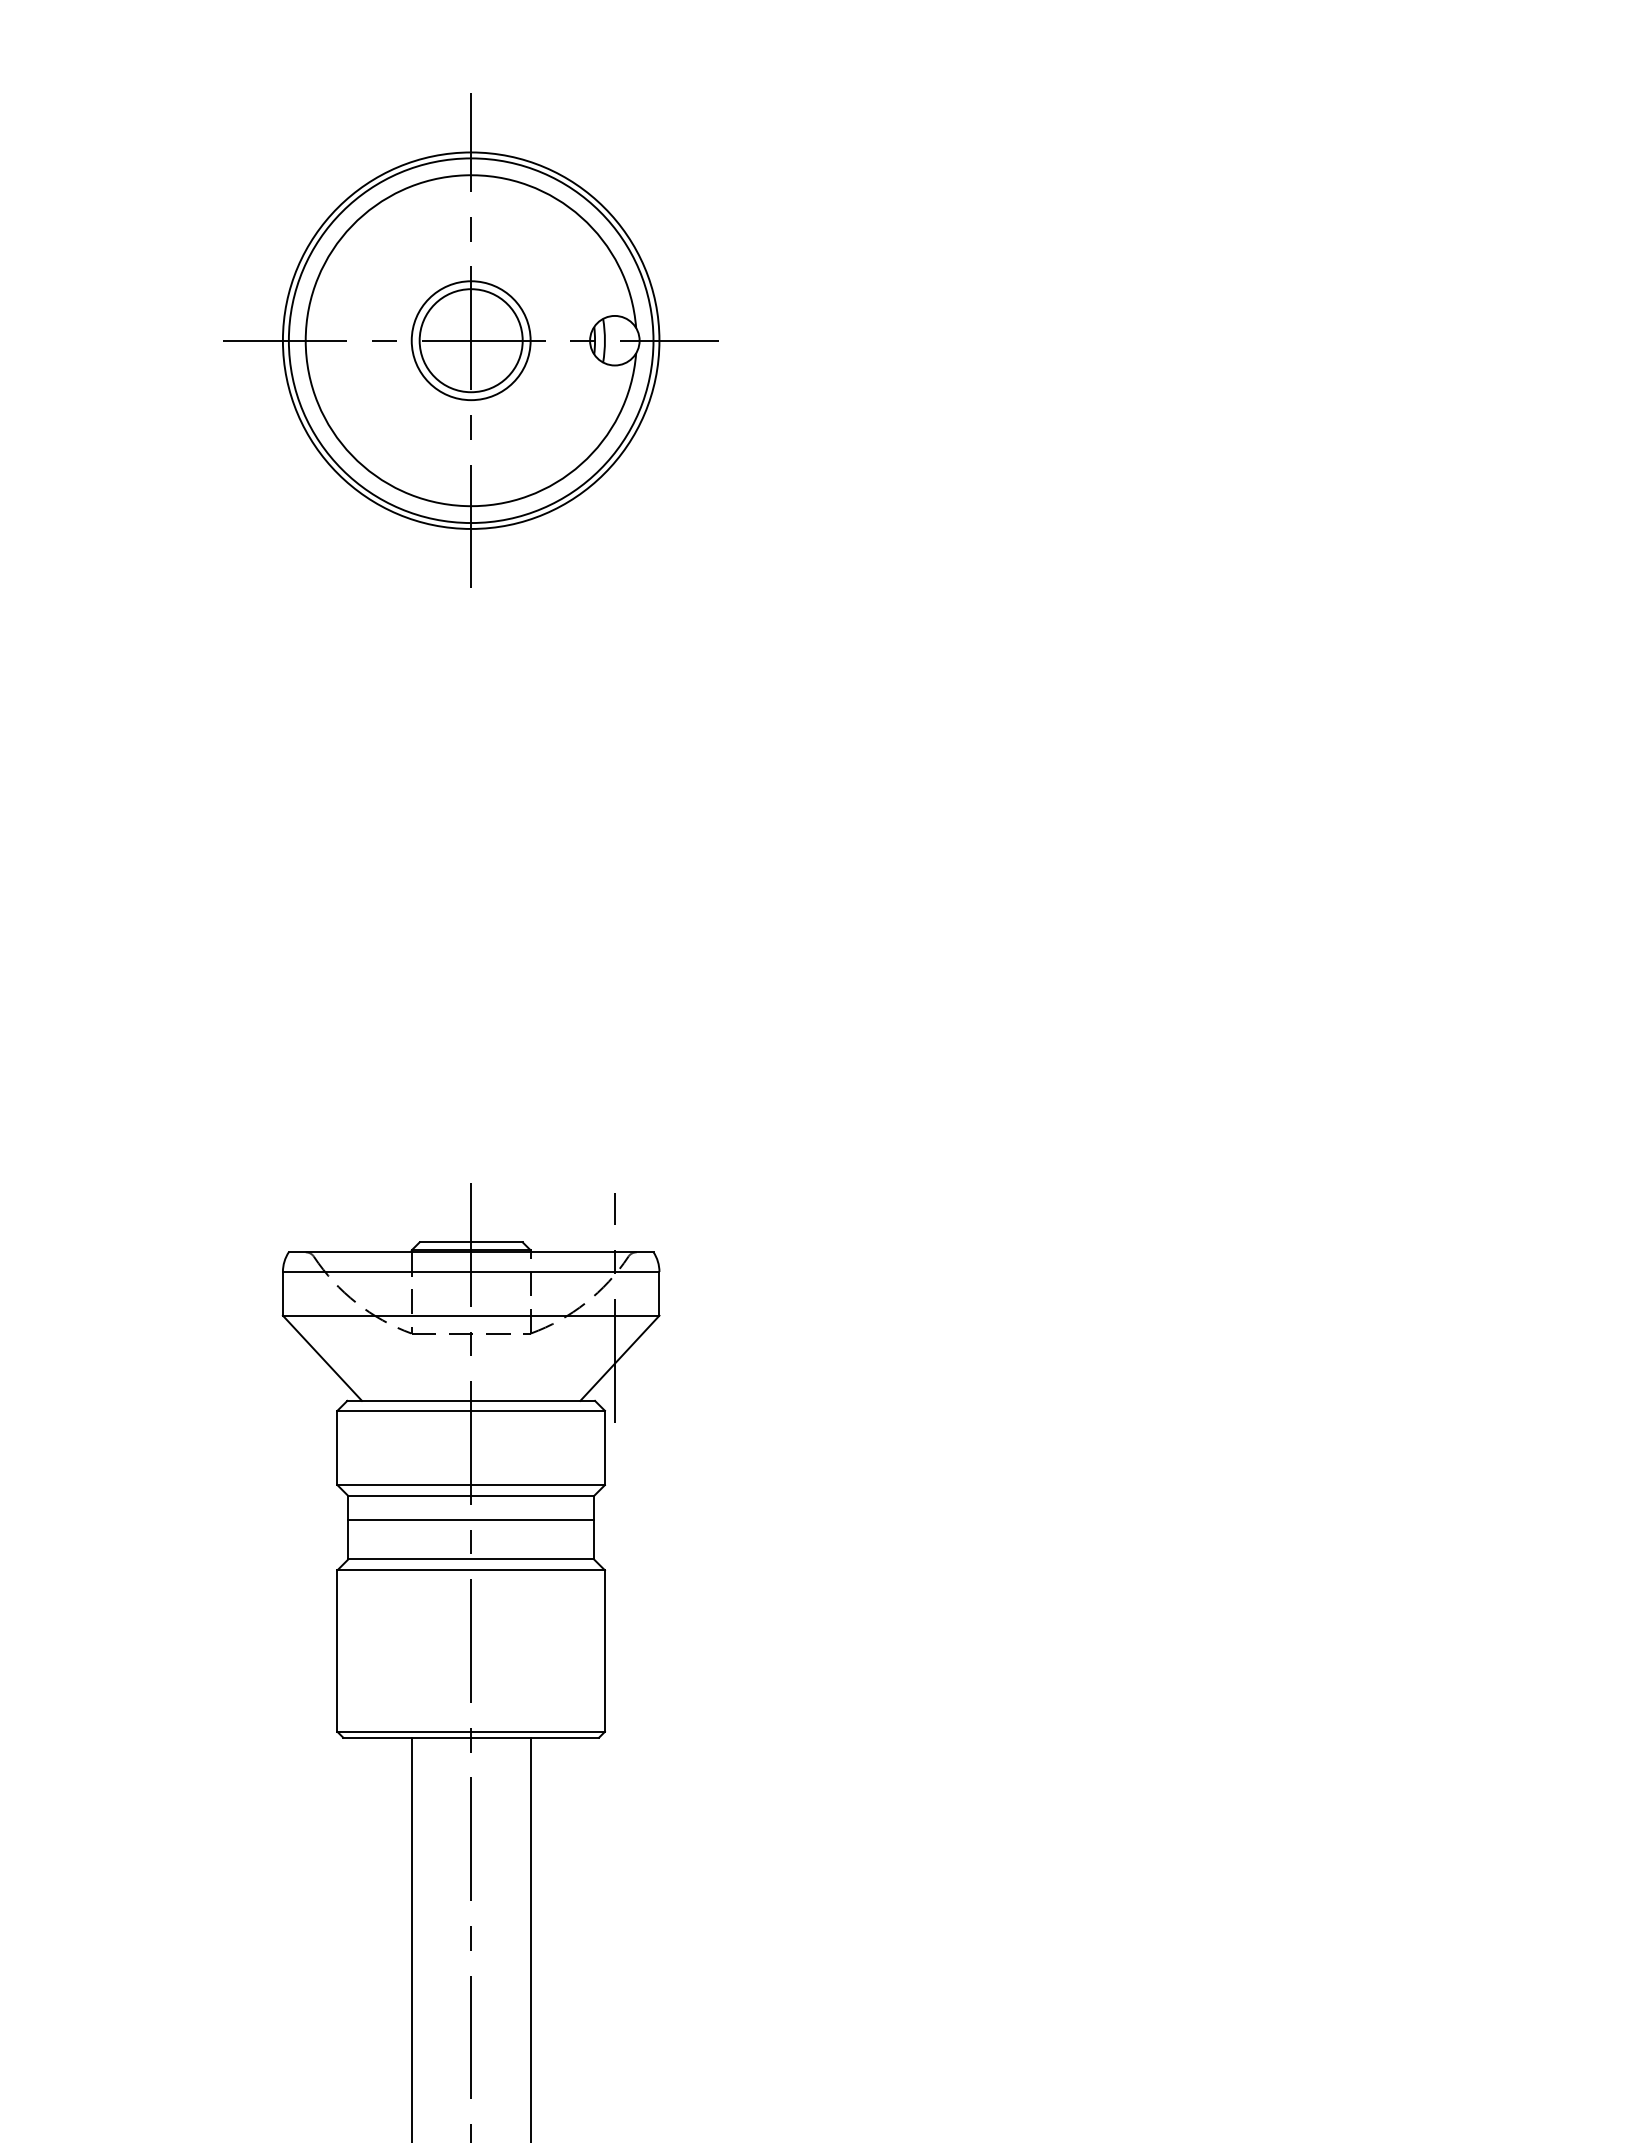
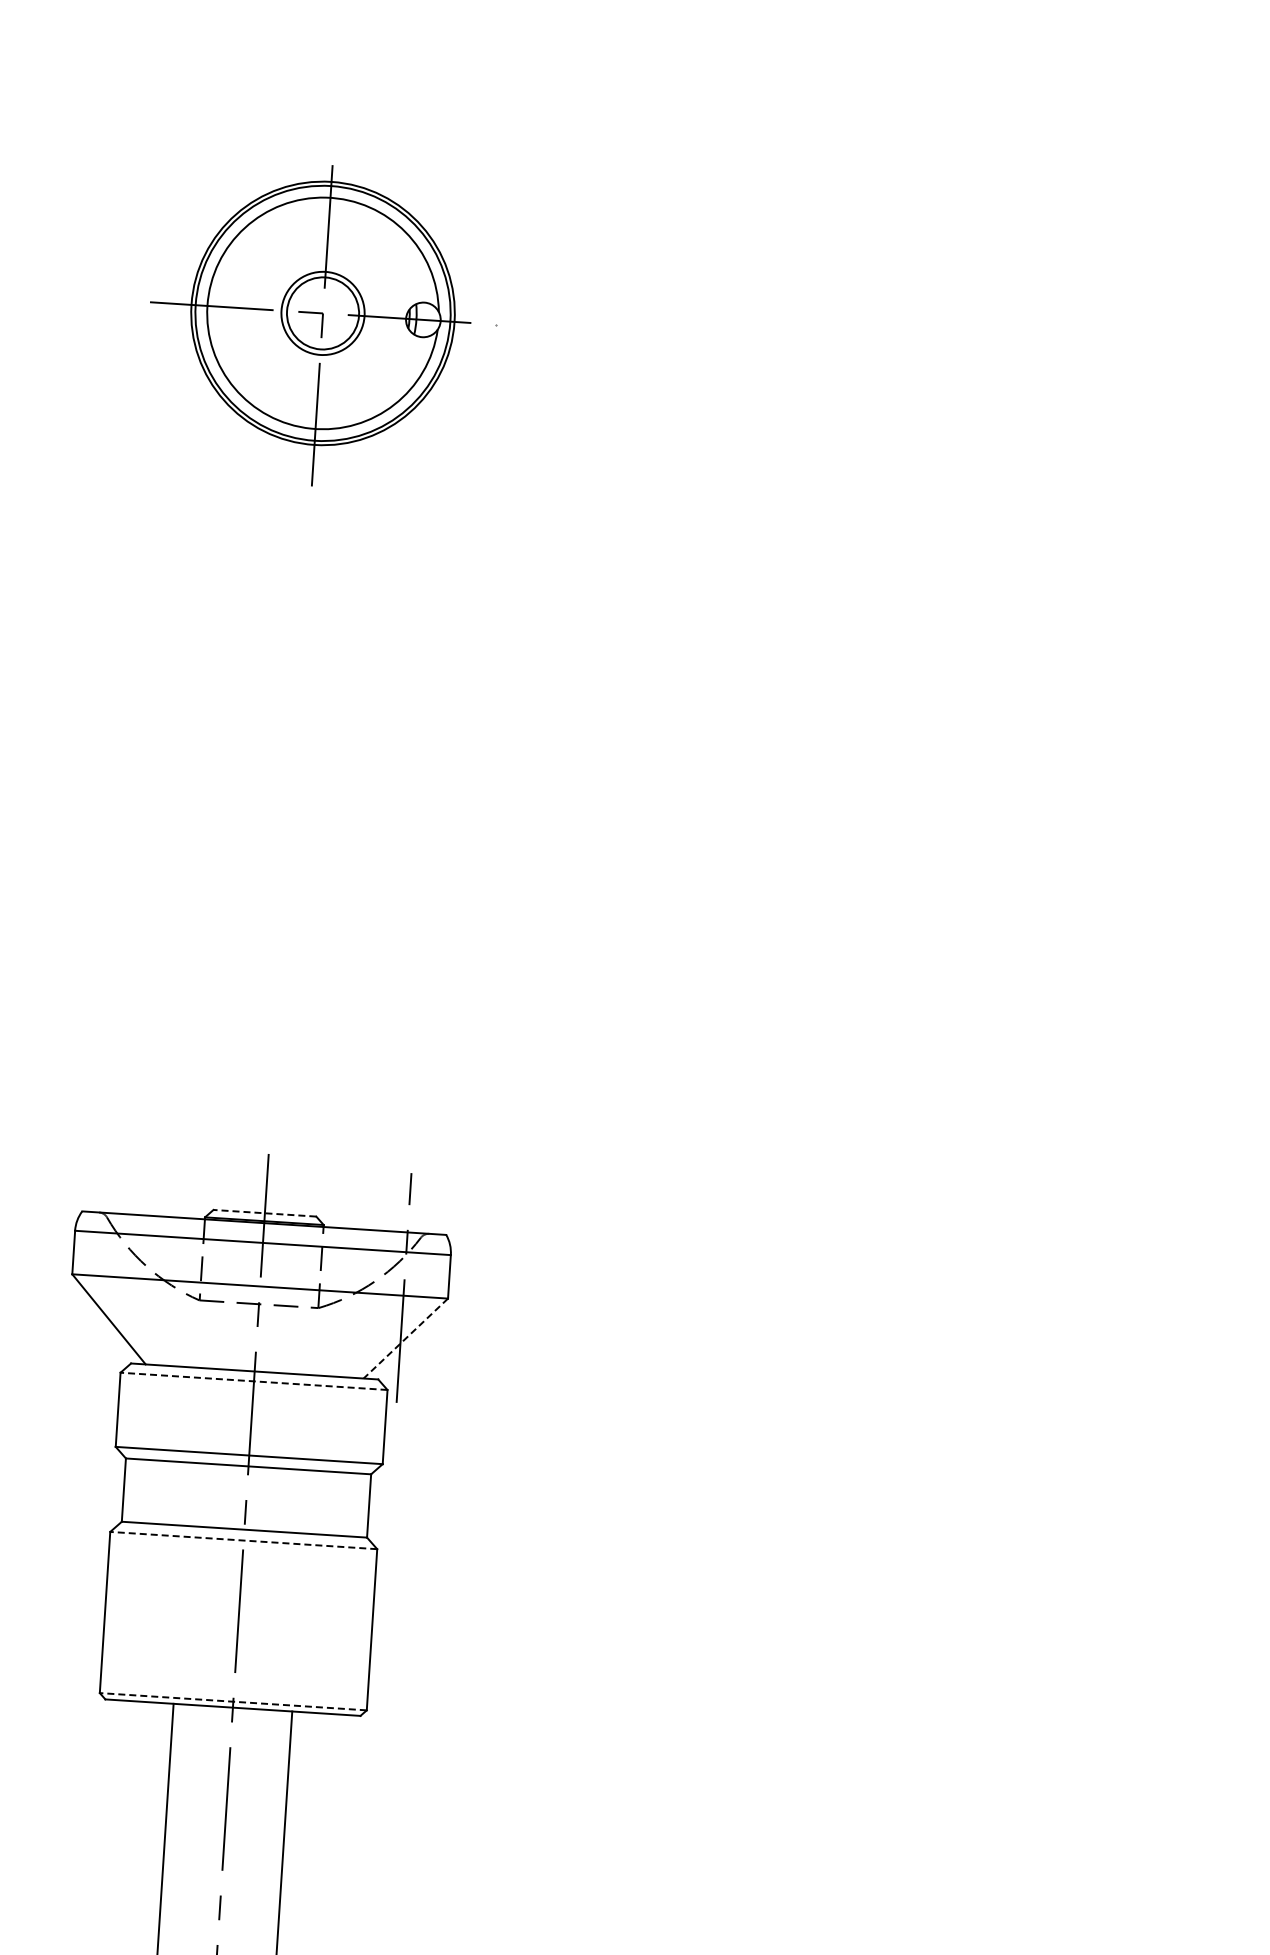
part: (470, 340) -> (322, 313), size x0.7
line: (471, 1242) -> (265, 1213), solid -> dashed
line: (619, 1358) -> (405, 1338), solid -> dashed
line: (471, 1410) -> (254, 1381), solid -> dashed
line: (471, 1519) -> (247, 1489), removed
line: (471, 1570) -> (244, 1540), solid -> dashed
line: (471, 1731) -> (233, 1701), solid -> dashed

